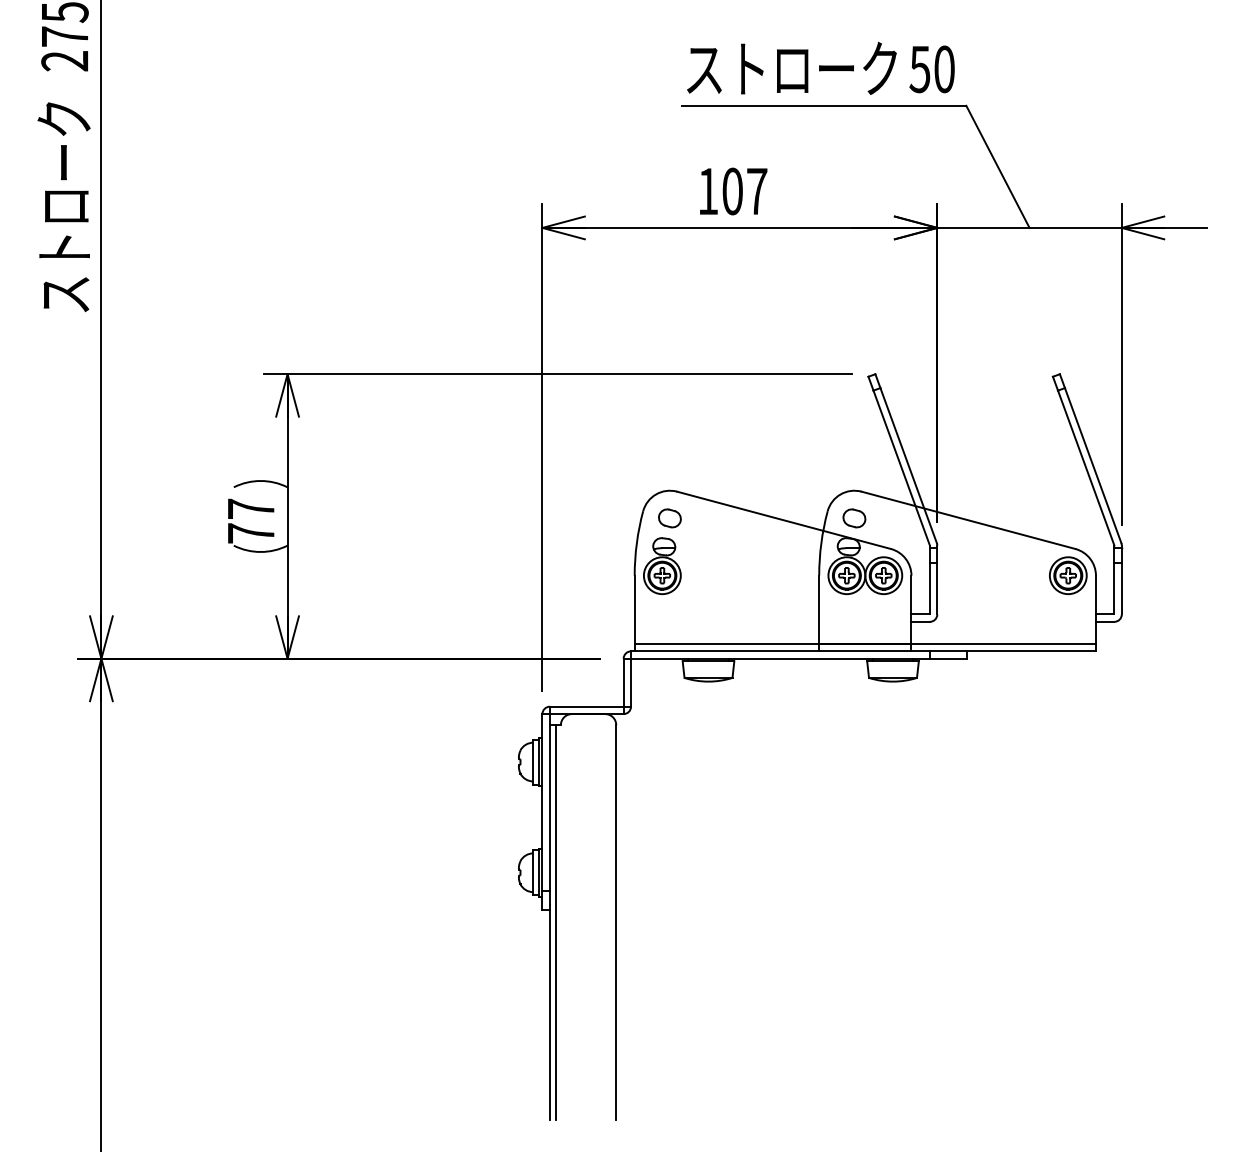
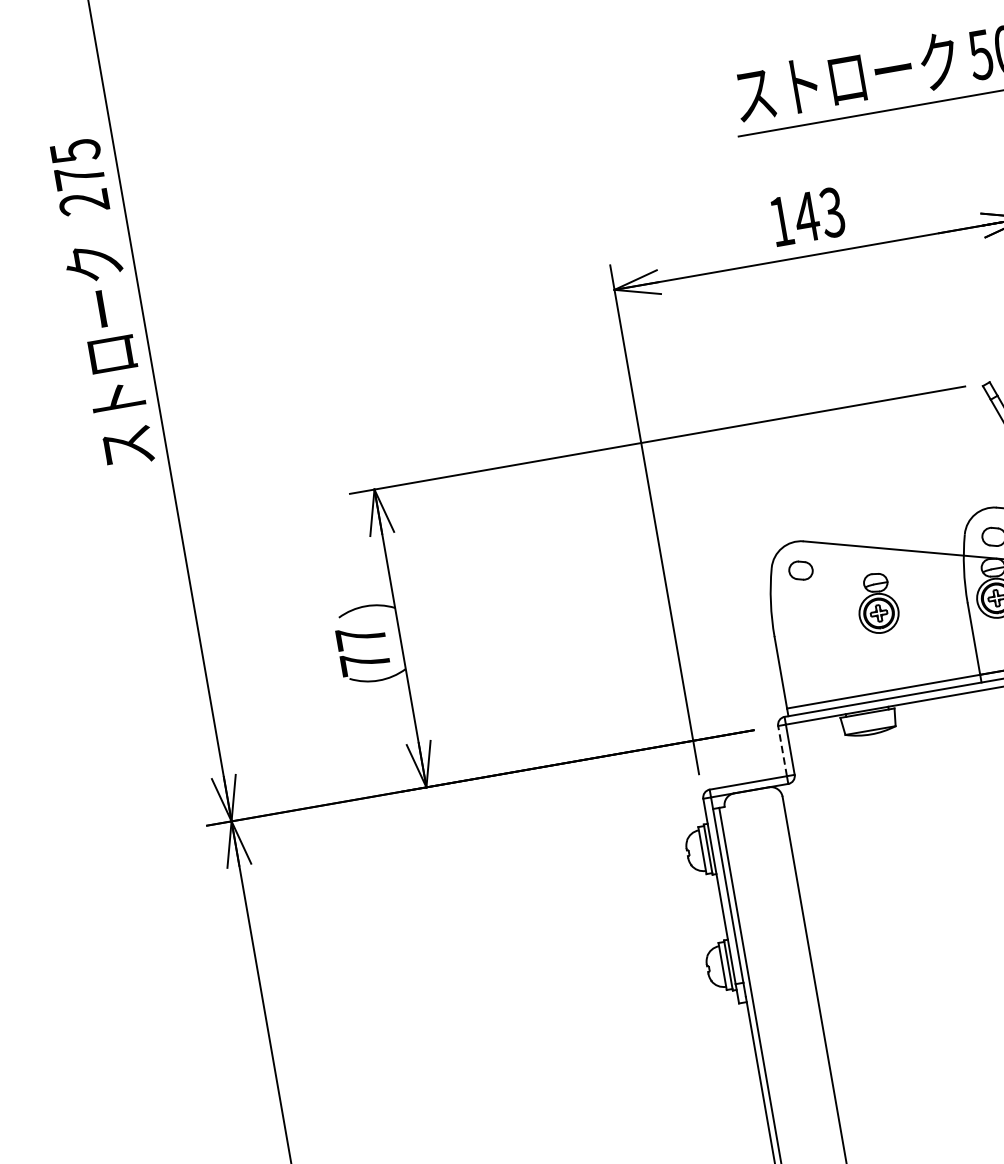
text: (744, 191) -> (819, 214), 107 -> 143
part: (662, 565) -> (877, 602), moved
line: (623, 682) -> (782, 750), solid -> dashed

